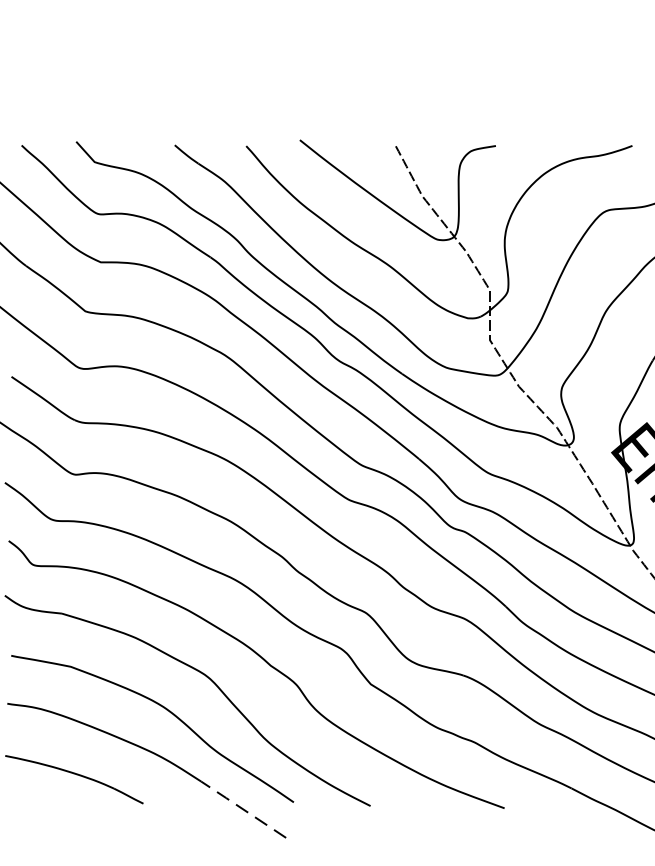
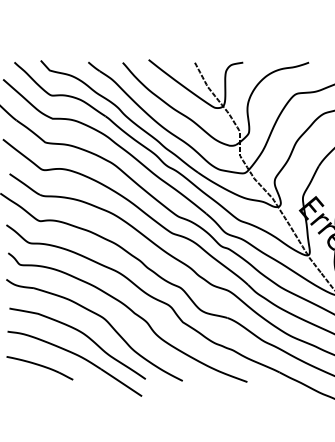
line: (241, 809) -> (120, 382), dashed -> solid

